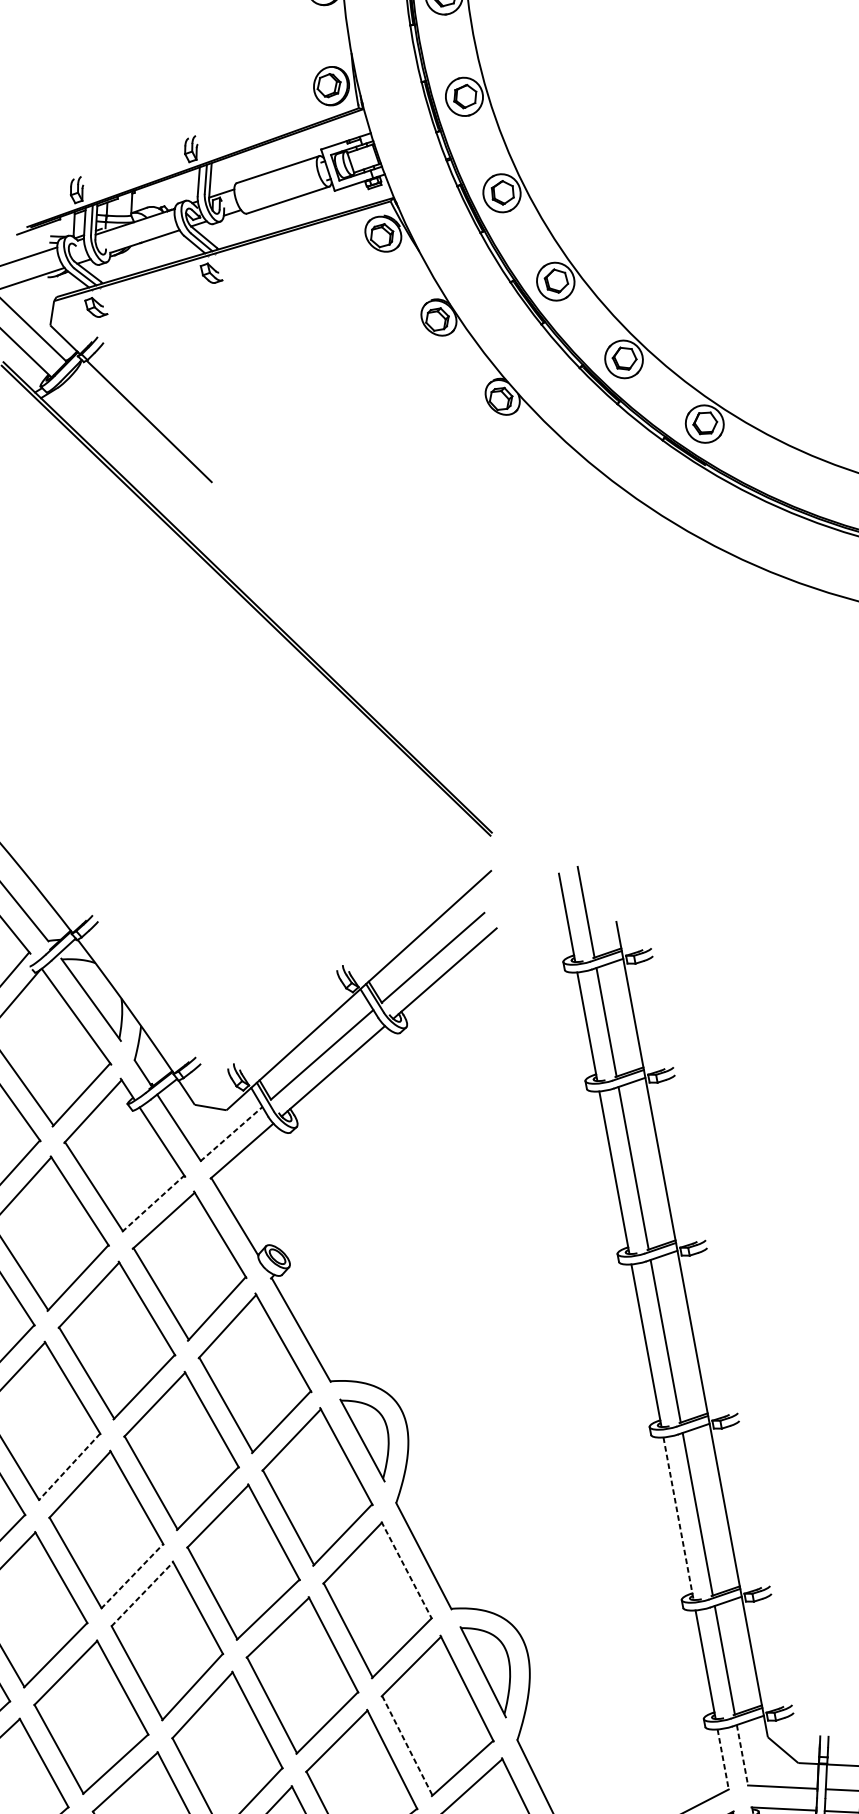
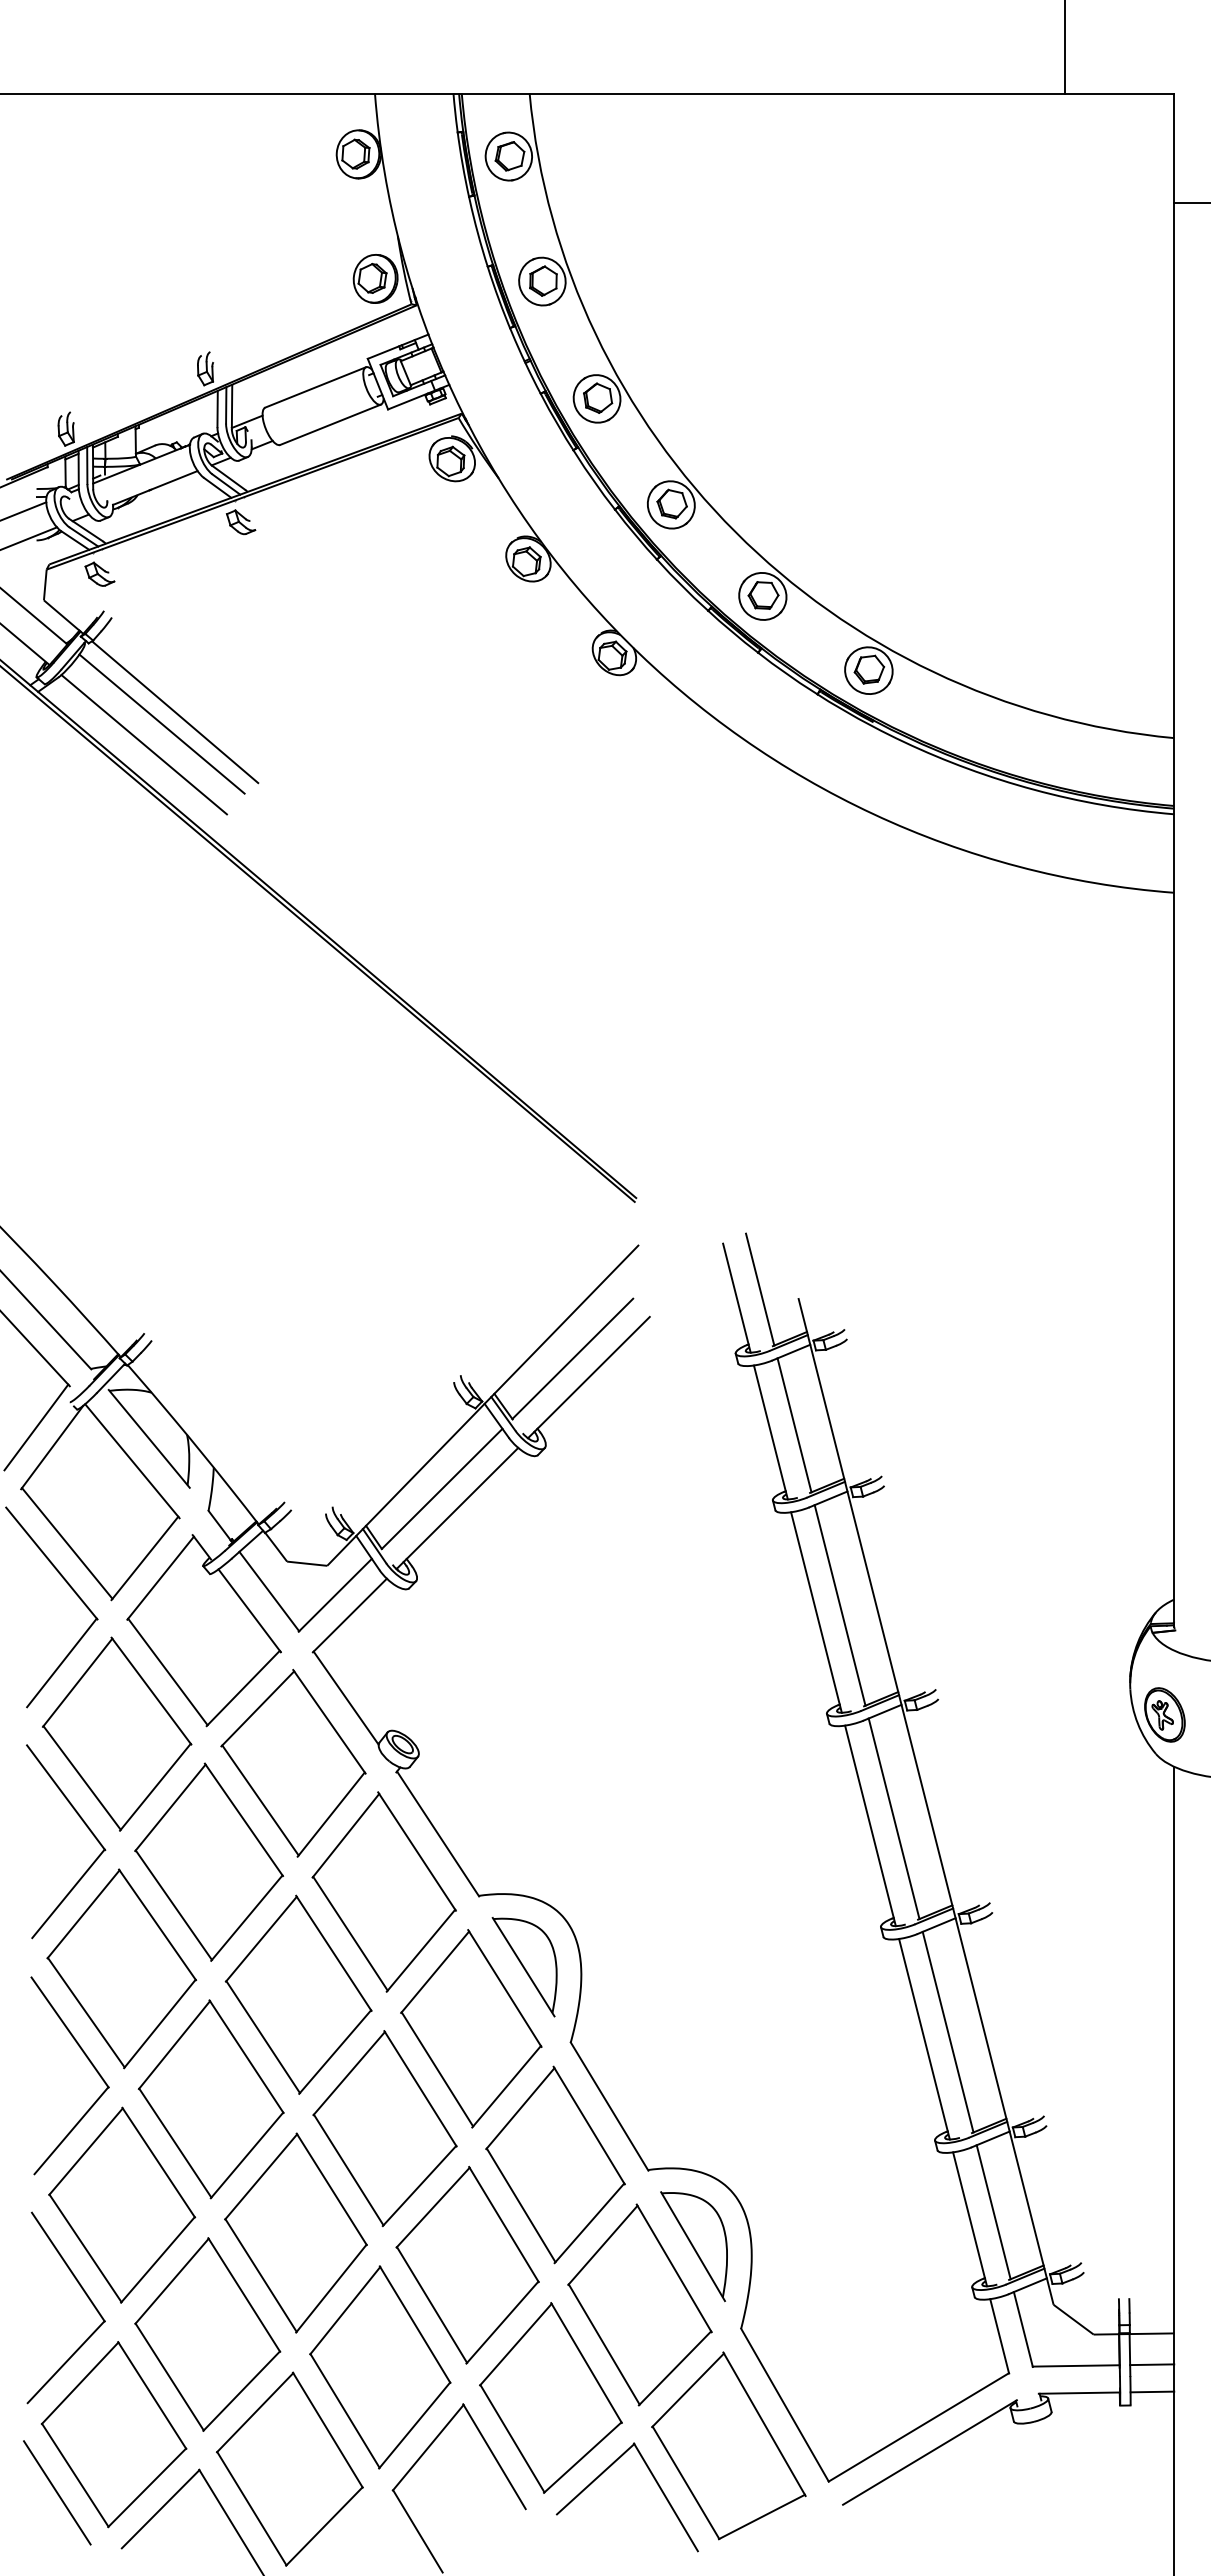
line: (137, 429) -> (161, 723), added
line: (122, 445) -> (143, 744), added
line: (231, 1134) -> (335, 1595), dashed -> solid
line: (153, 1203) -> (243, 1688), dashed -> solid
line: (69, 1466) -> (159, 2023), dashed -> solid
line: (678, 1518) -> (924, 2039), dashed -> solid
line: (406, 1570) -> (589, 2125), dashed -> solid
line: (132, 1576) -> (247, 2155), dashed -> solid
line: (142, 1594) -> (261, 2176), dashed -> solid
line: (407, 1745) -> (604, 2344), dashed -> solid
line: (742, 1755) -> (1023, 2329), dashed -> solid
line: (723, 1759) -> (999, 2336), dashed -> solid

